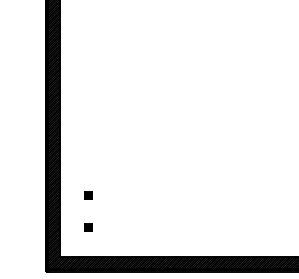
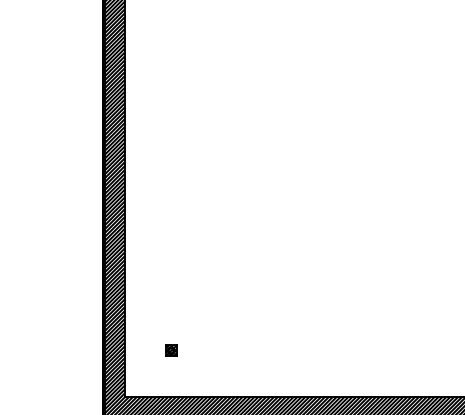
part: (88, 195) -> (170, 298), removed

